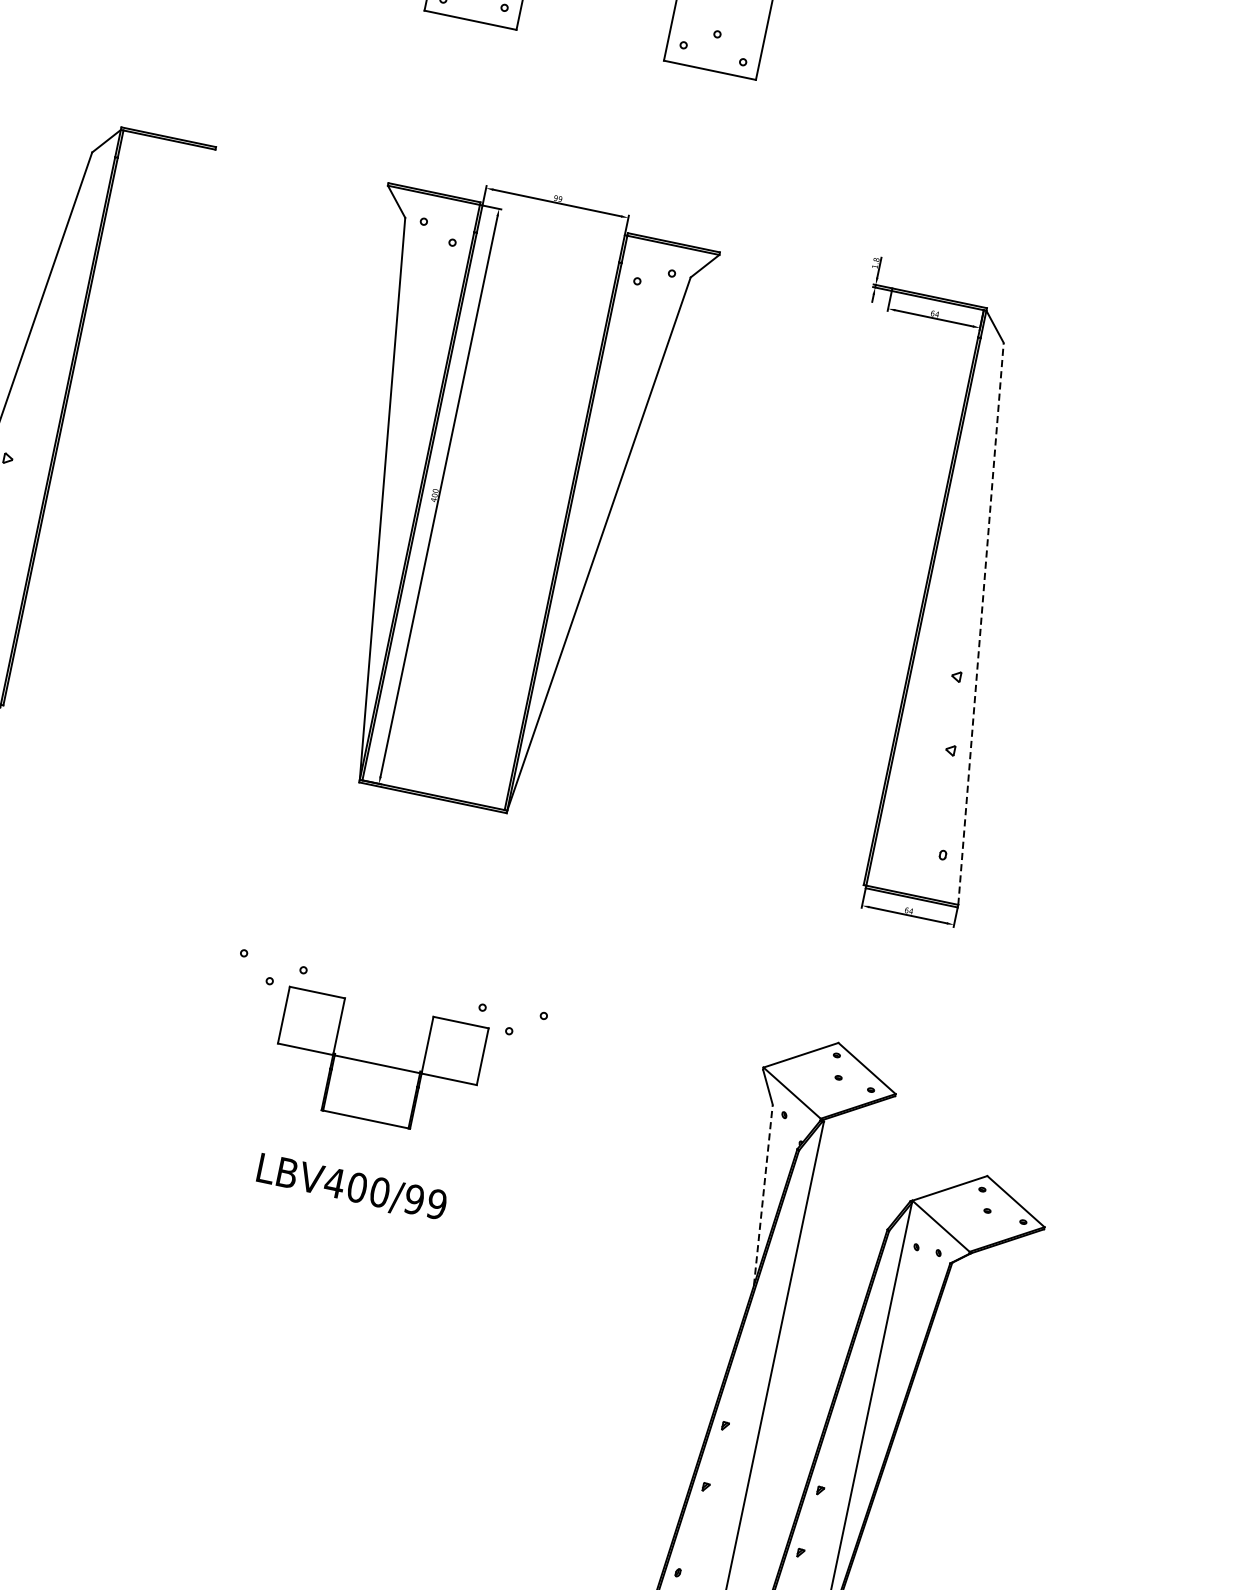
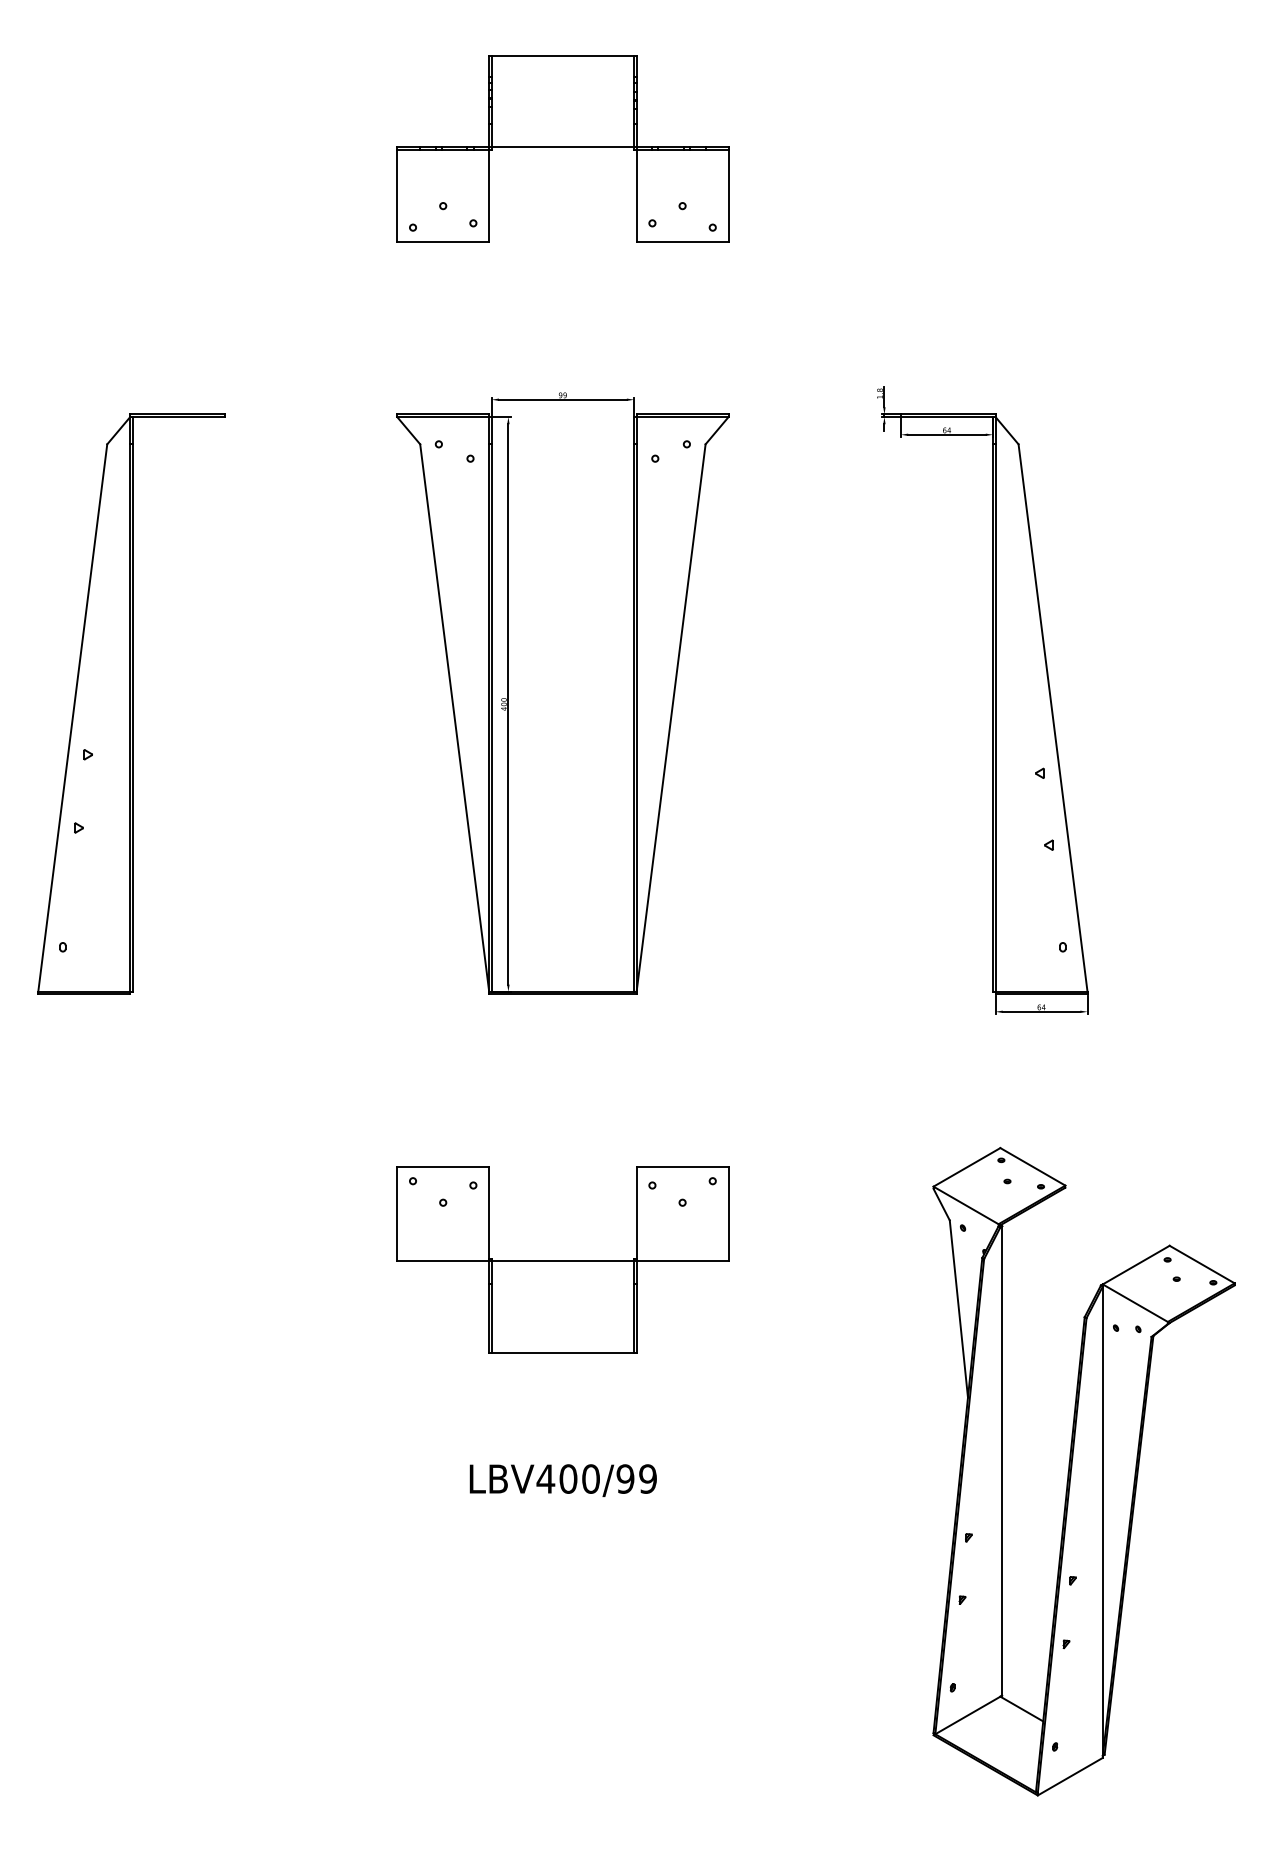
line: (981, 624) -> (1053, 718), dashed -> solid
part: (377, 1062) -> (562, 1259), size x1.67
text: (351, 1187) -> (562, 1480), moved
line: (763, 1194) -> (958, 1308), dashed -> solid

